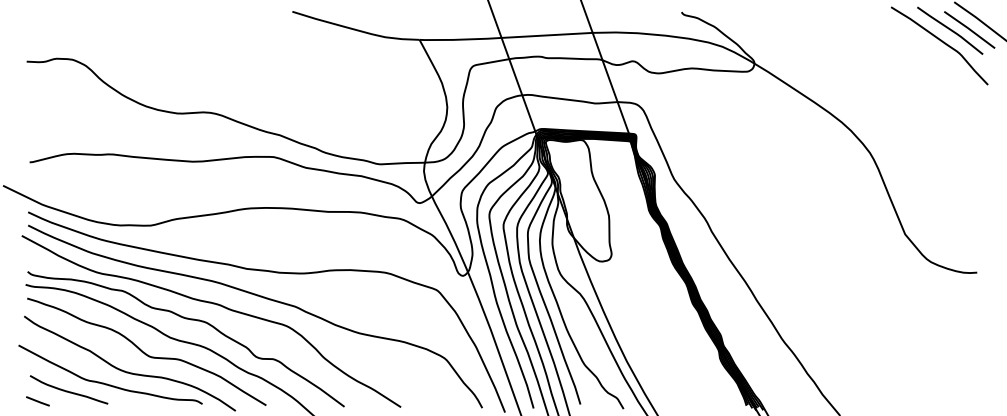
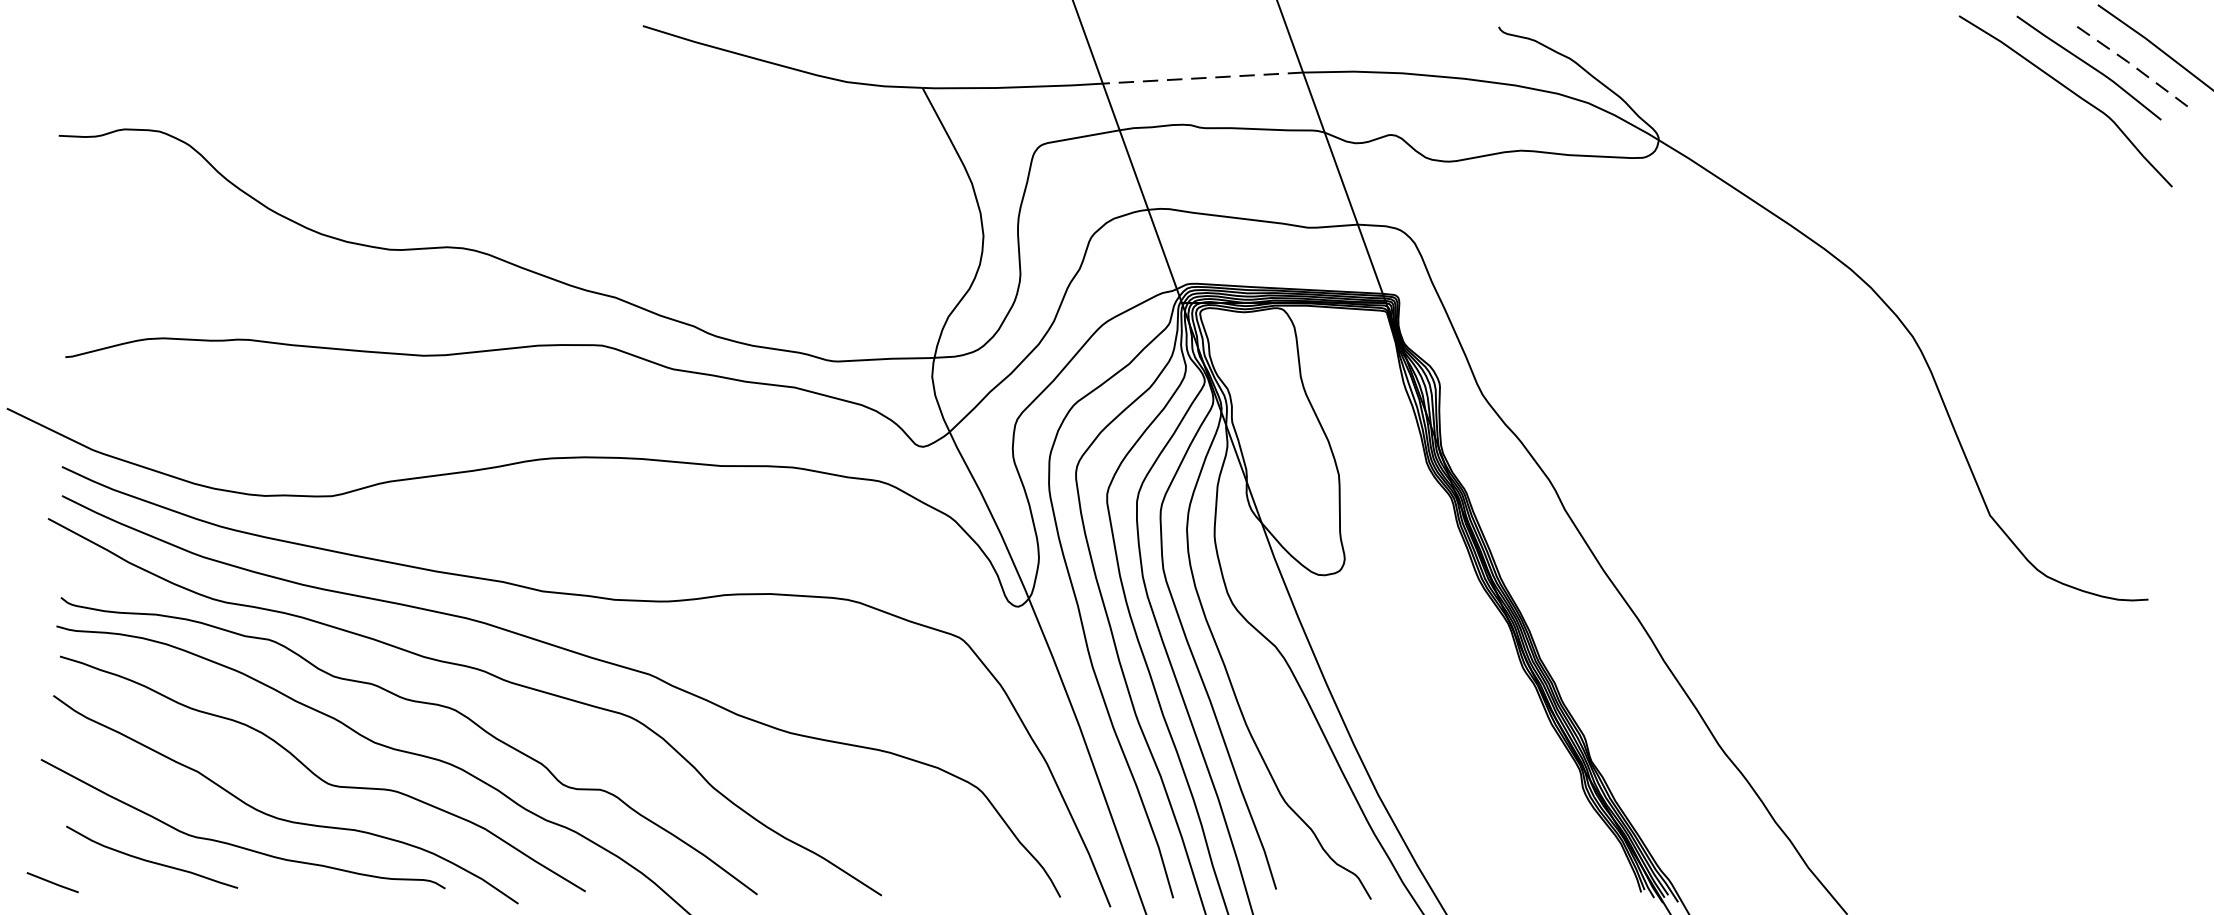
line: (969, 29) -> (2131, 65), solid -> dashed
line: (547, 35) -> (1203, 78), solid -> dashed
line: (37, 401) -> (51, 882), moved

